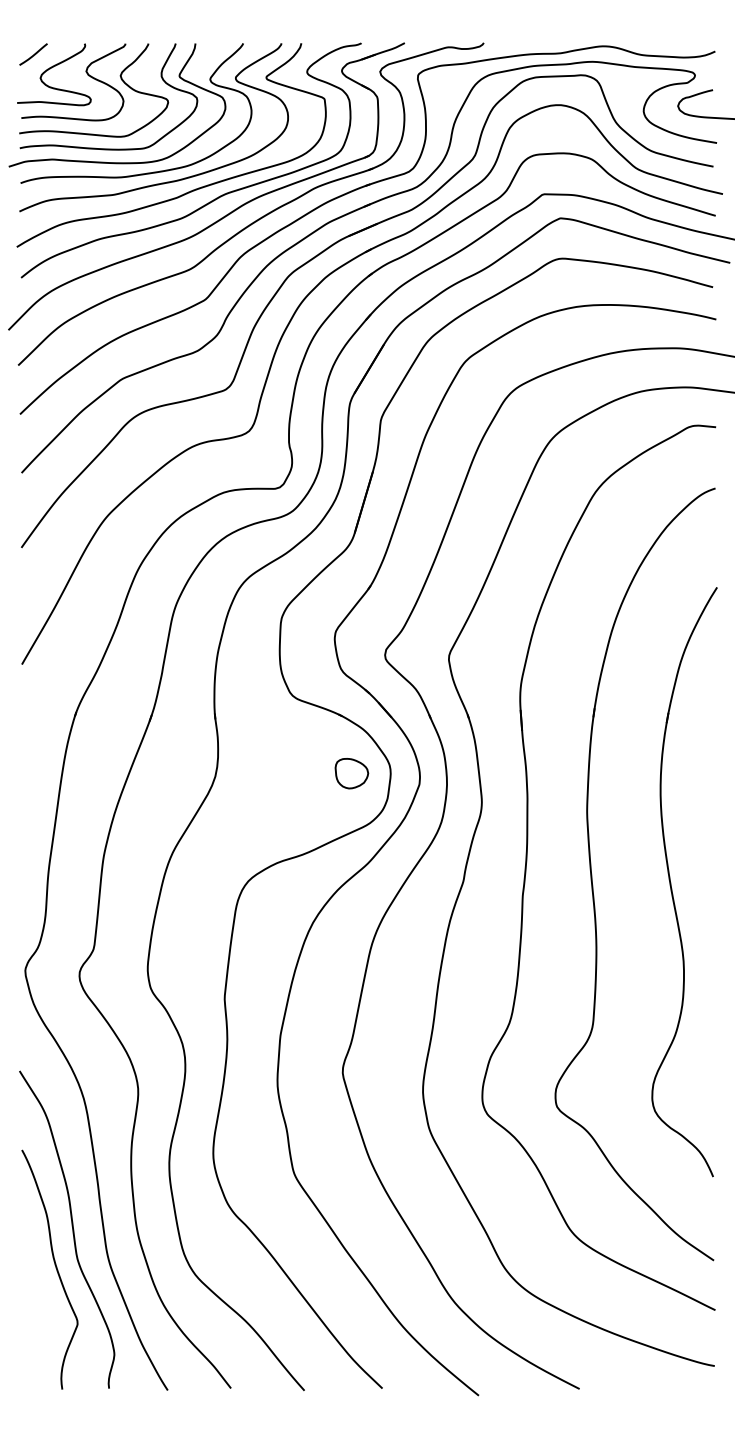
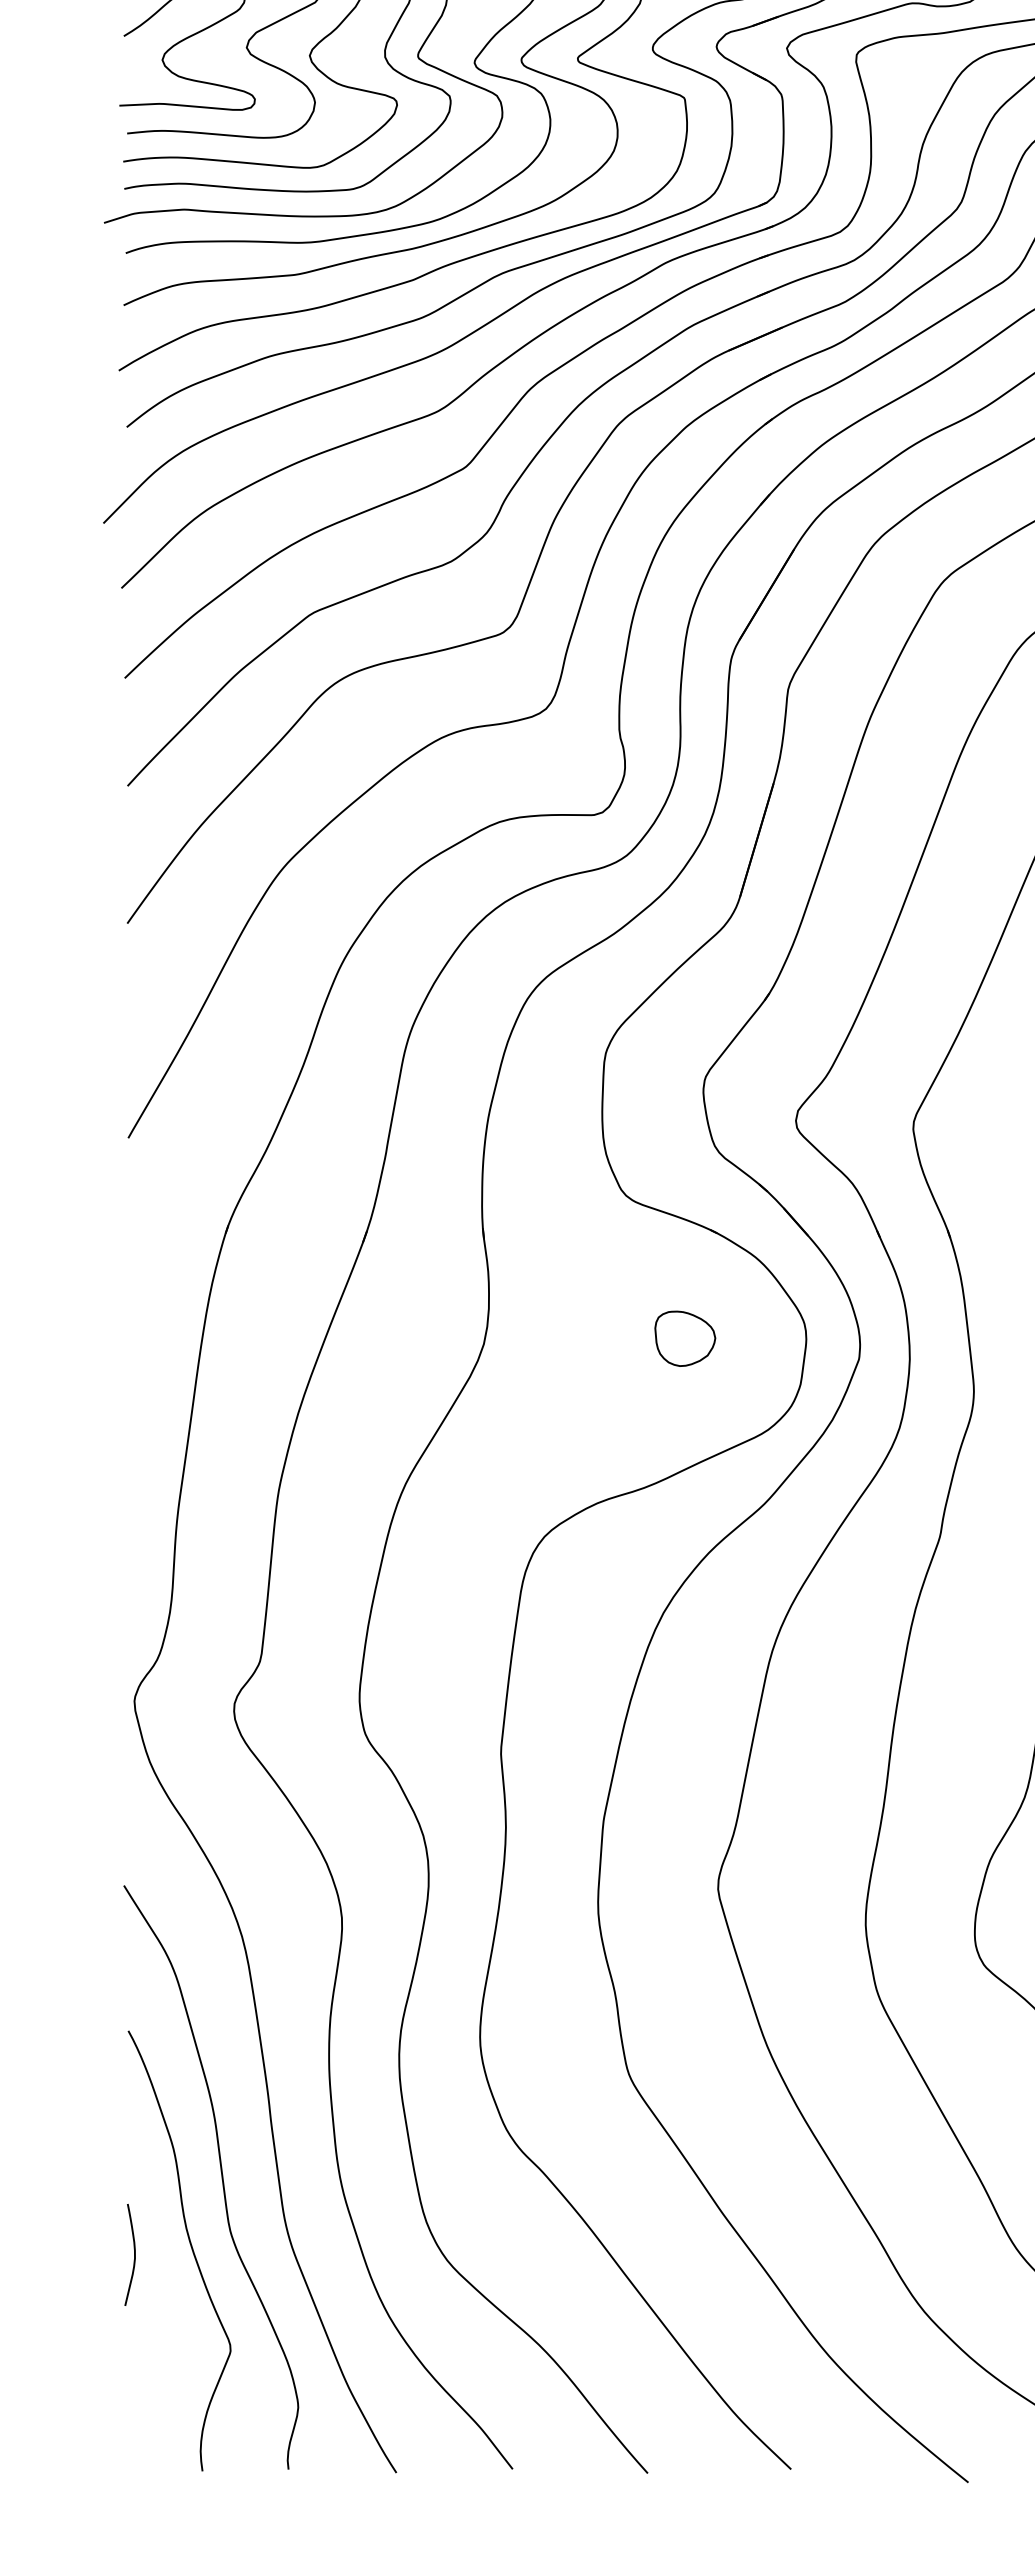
part: (351, 773) -> (684, 1338), moved
curve: (24, 1271) -> (132, 2254), added

